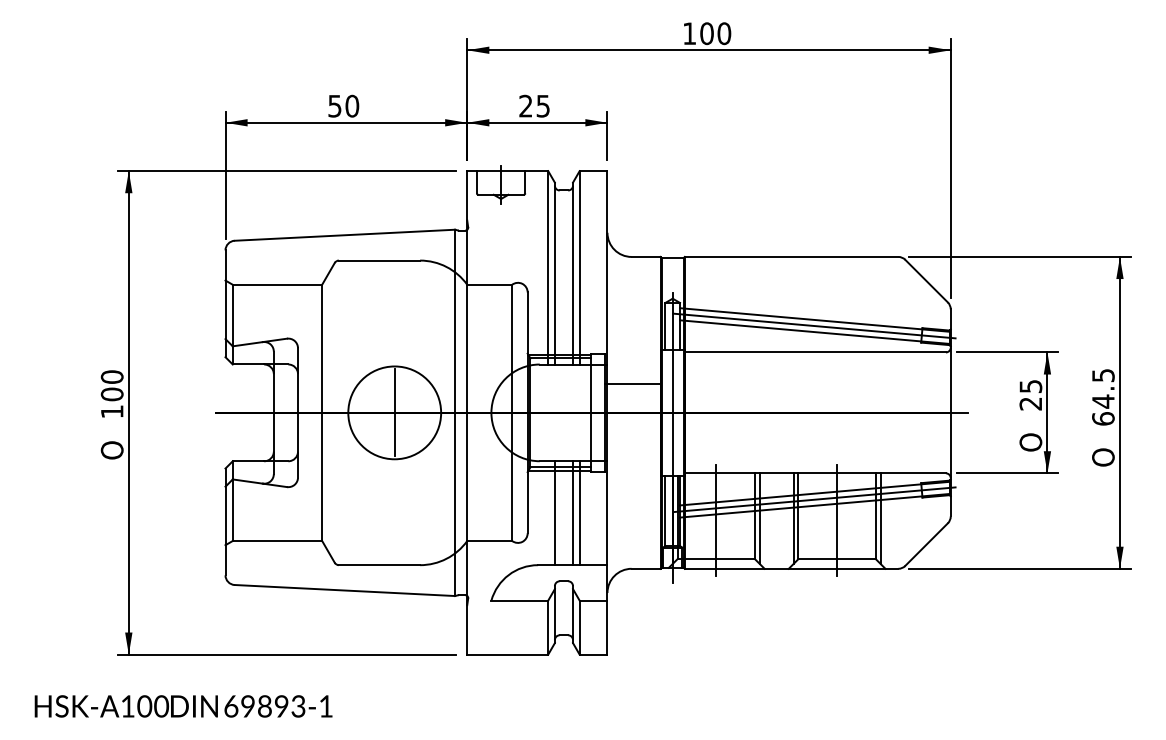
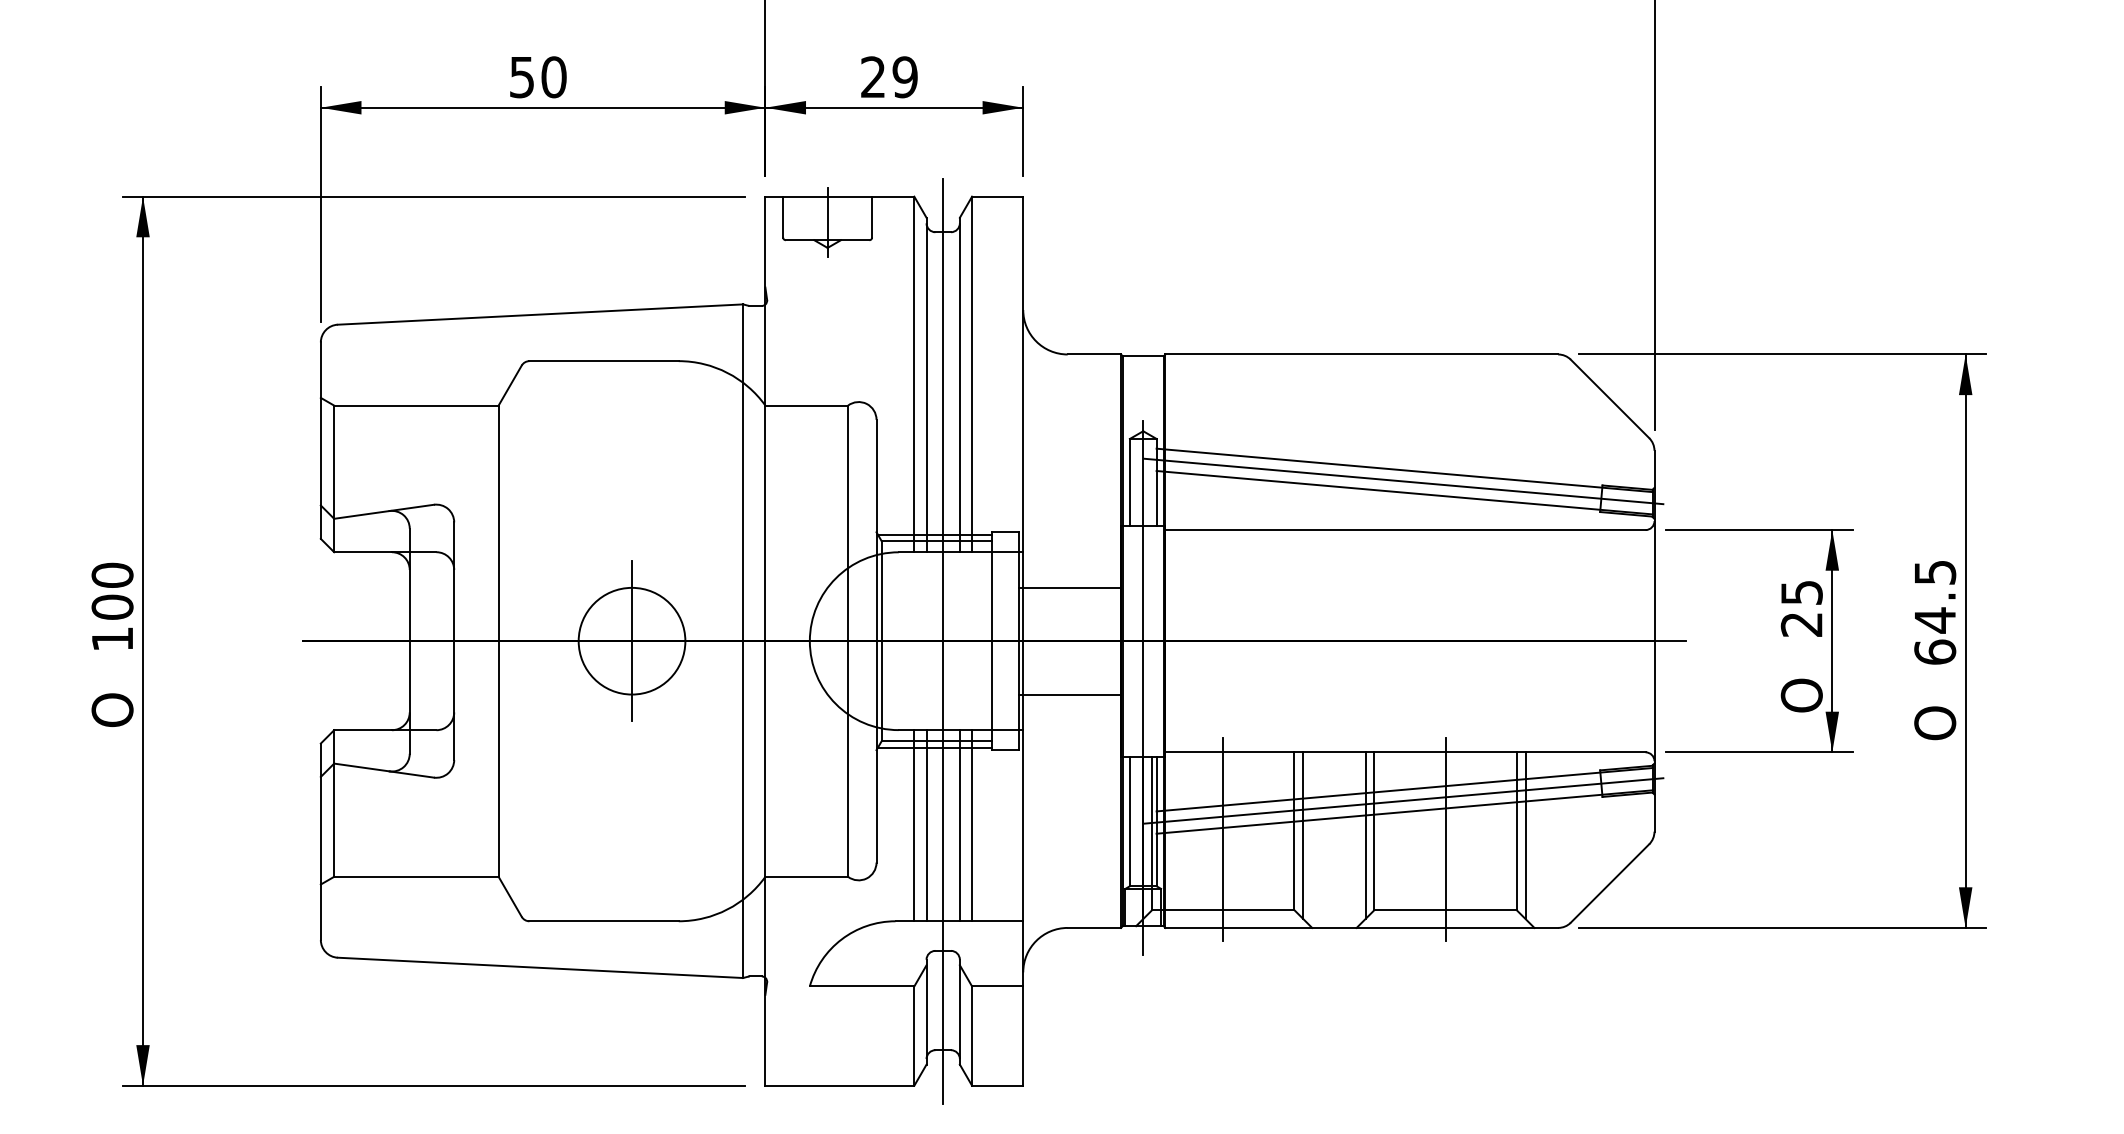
text: (543, 105) -> (905, 75), 25 -> 29
circle: (394, 412) -> (631, 640), size x0.62
line: (563, 412) -> (942, 640), added
line: (632, 441) -> (1069, 693), added
line: (548, 513) -> (914, 826), added

